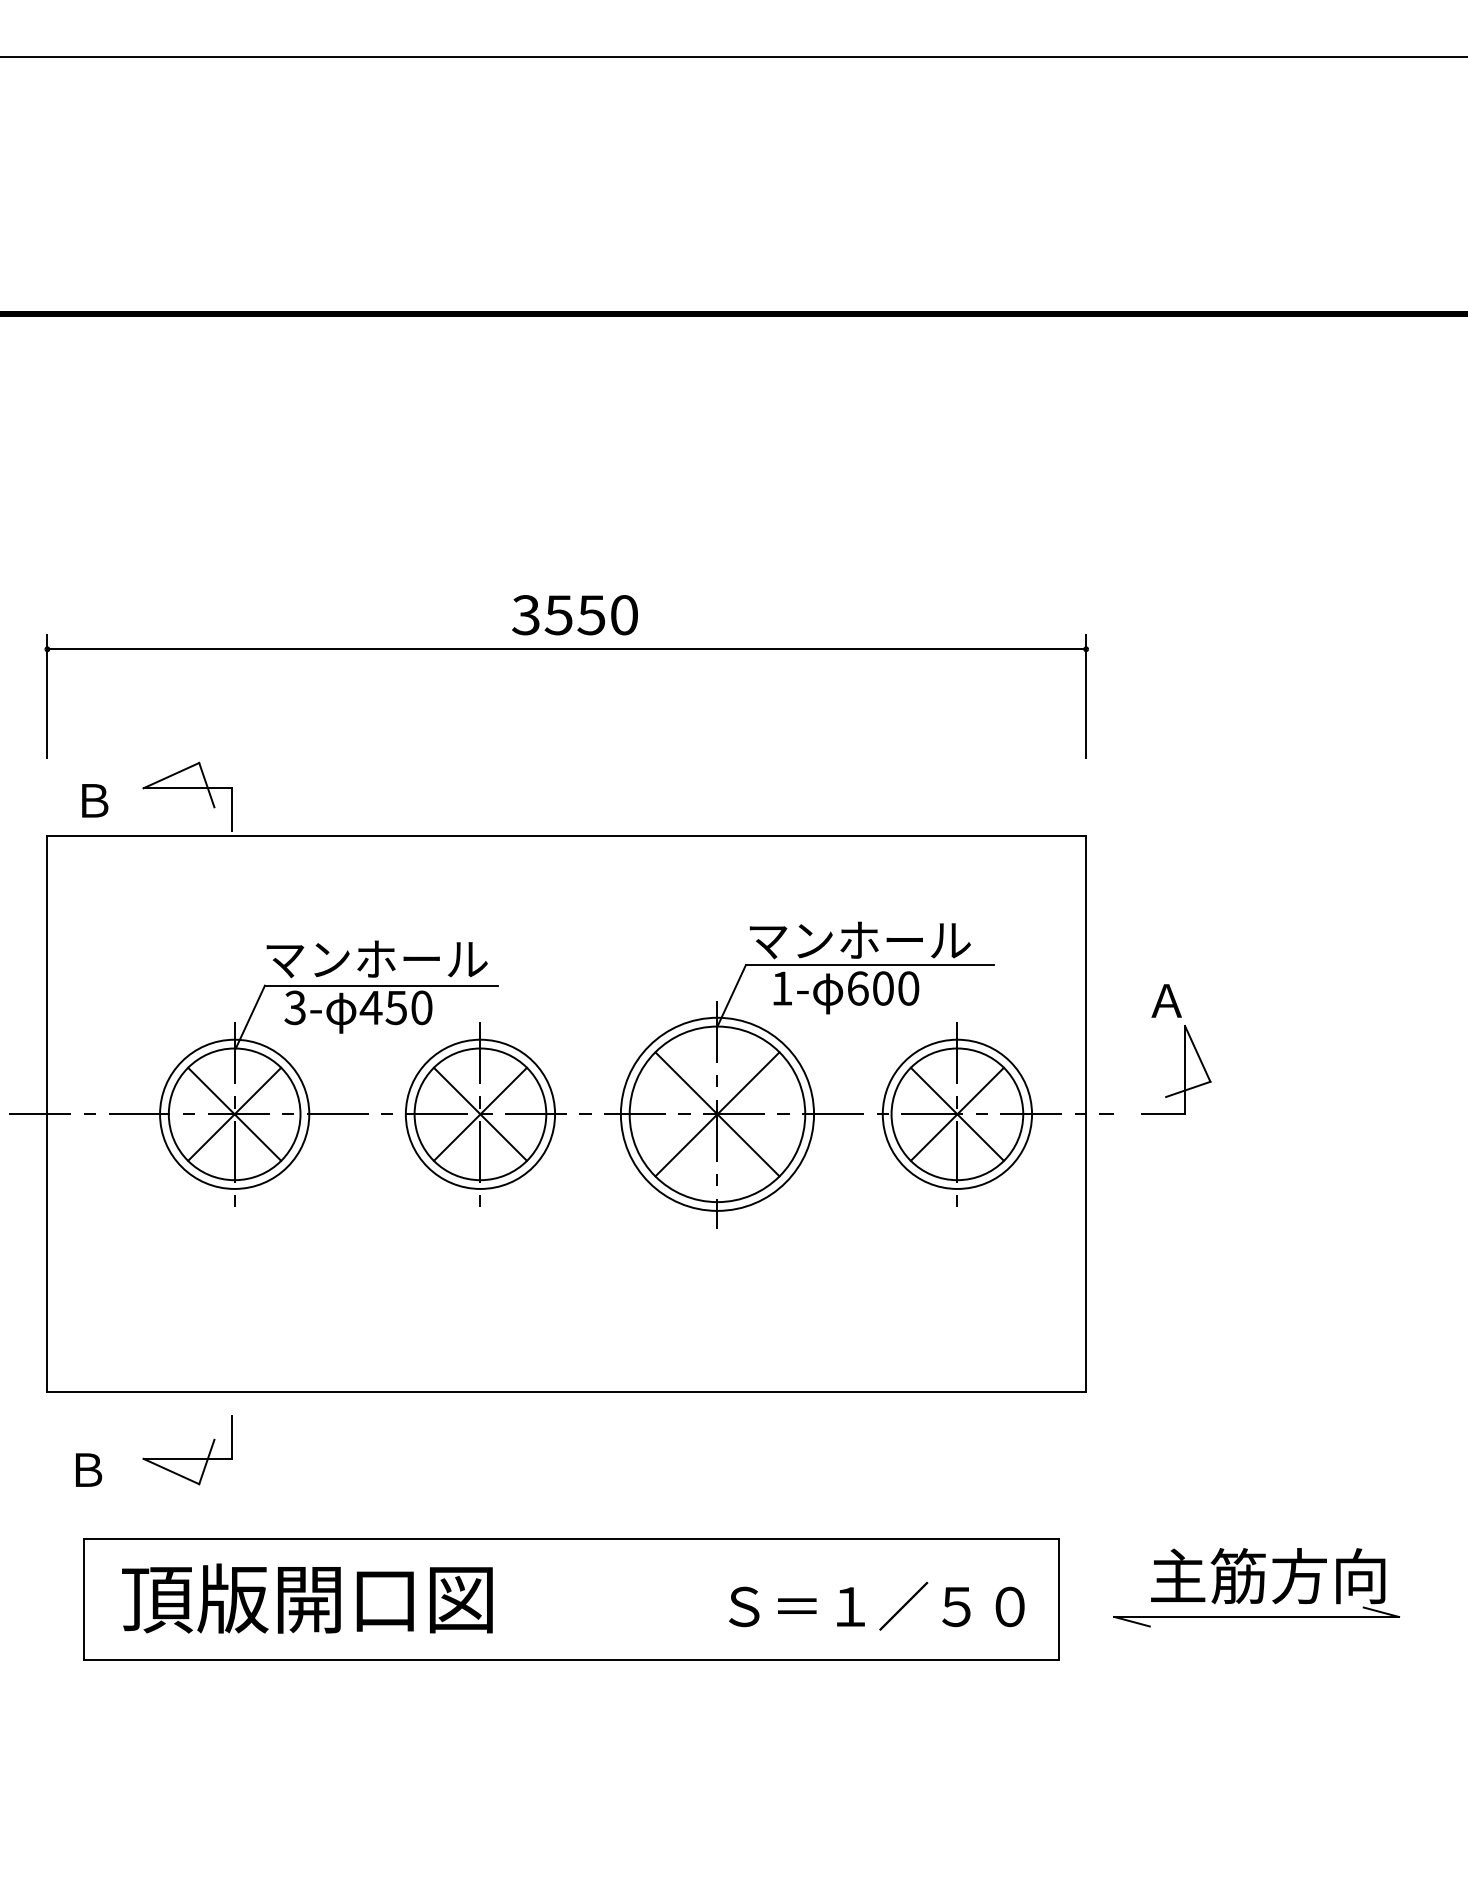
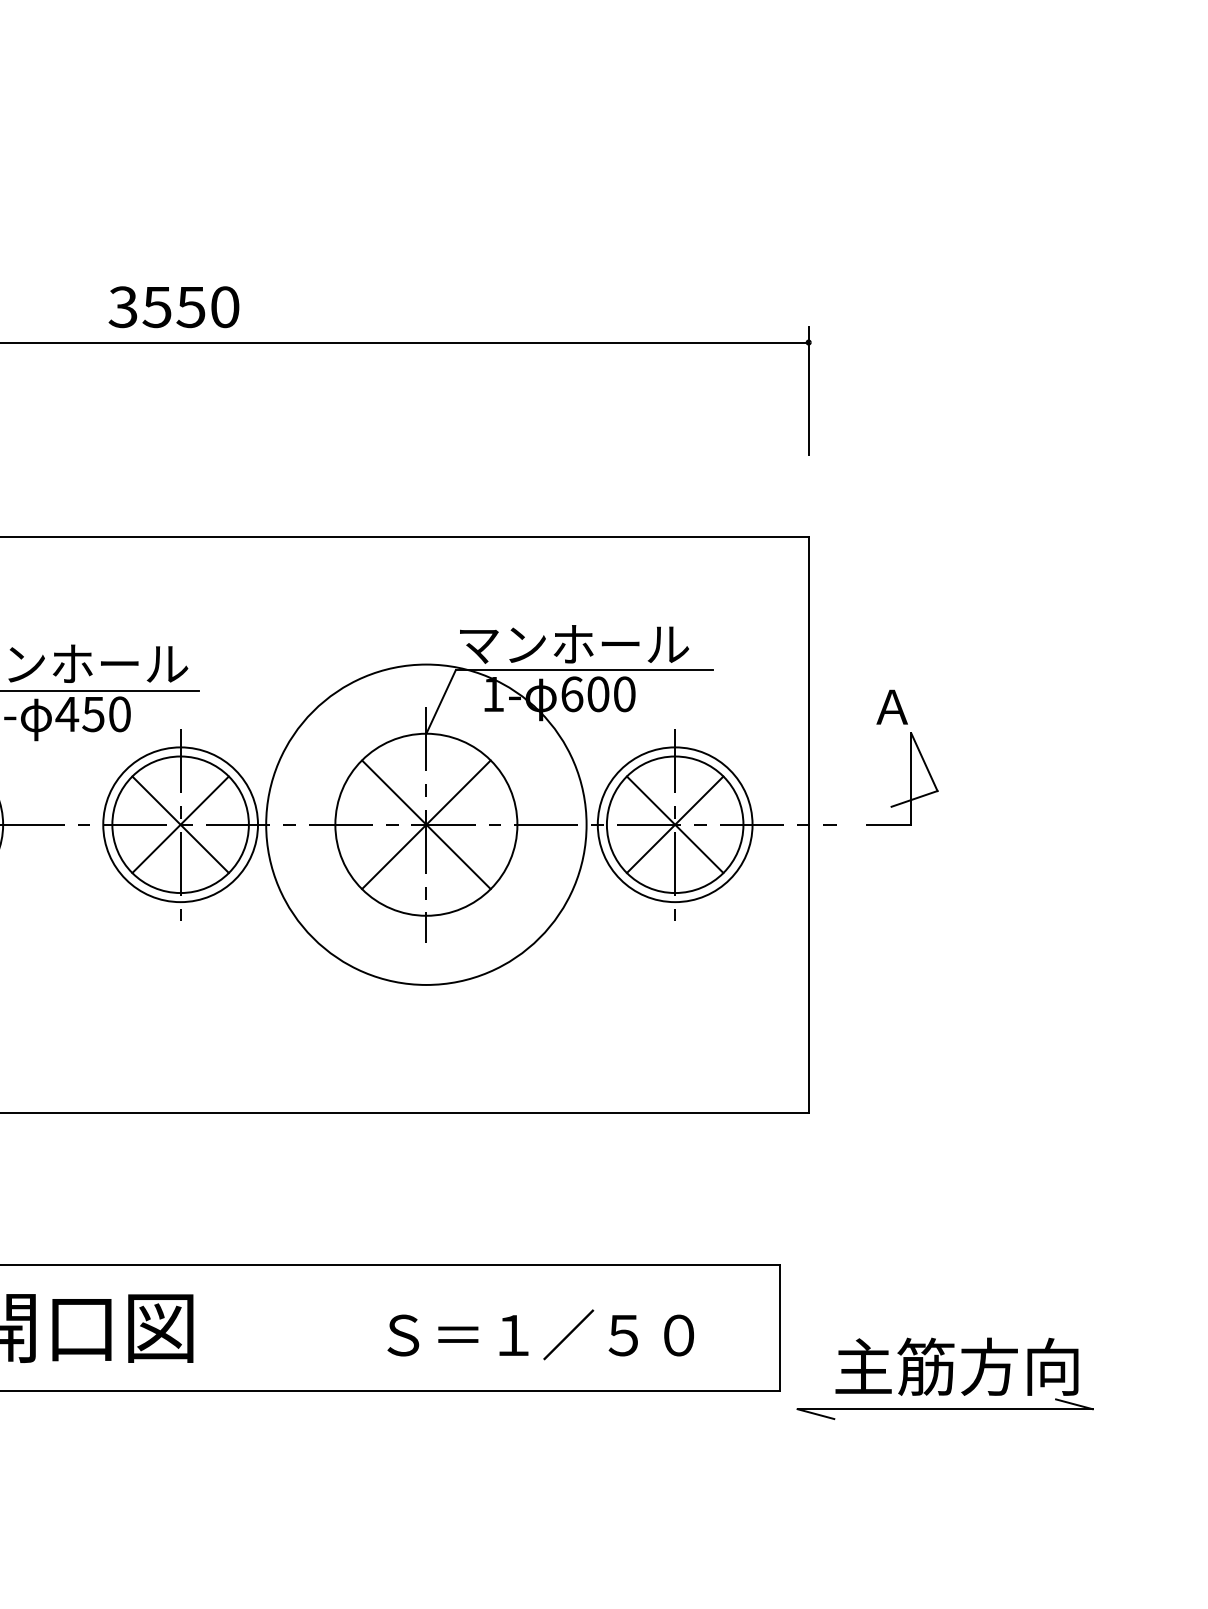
text: (574, 615) -> (173, 307), moved
circle: (717, 1113) -> (426, 823), size x1.6
part: (1256, 1587) -> (944, 1378), moved
text: (876, 1605) -> (540, 1334), moved

